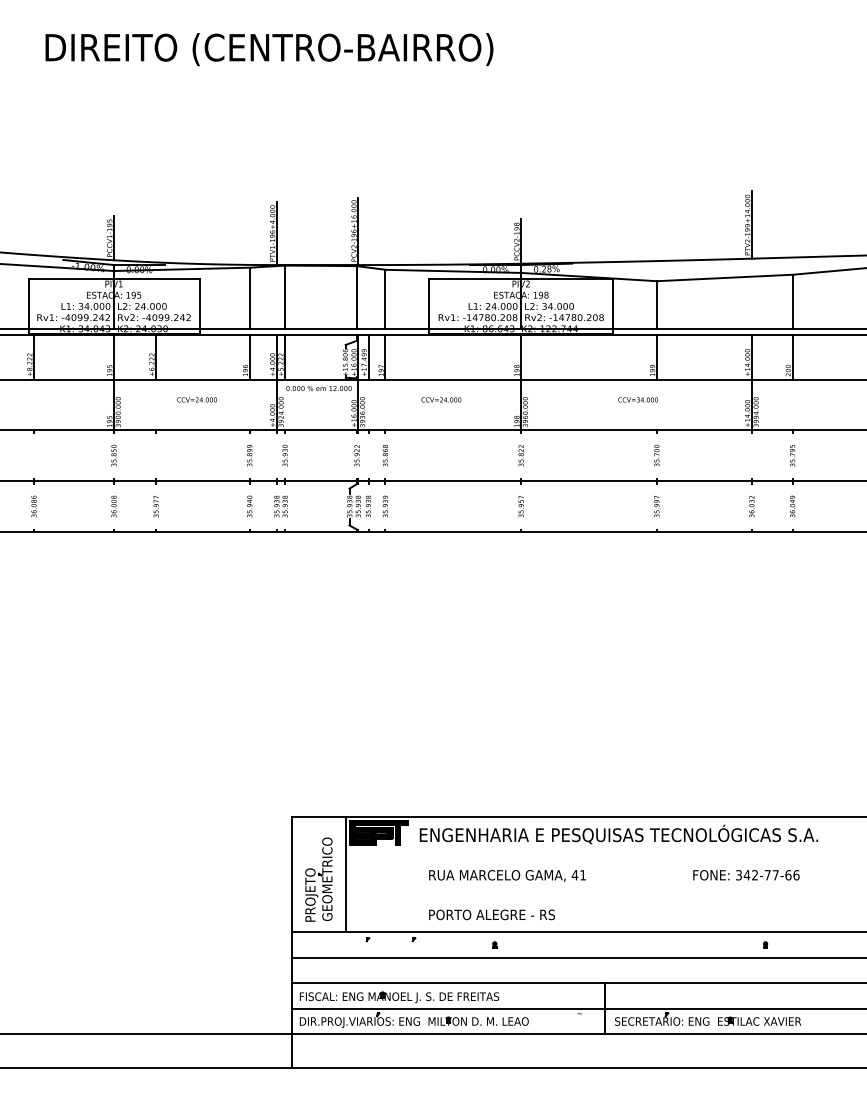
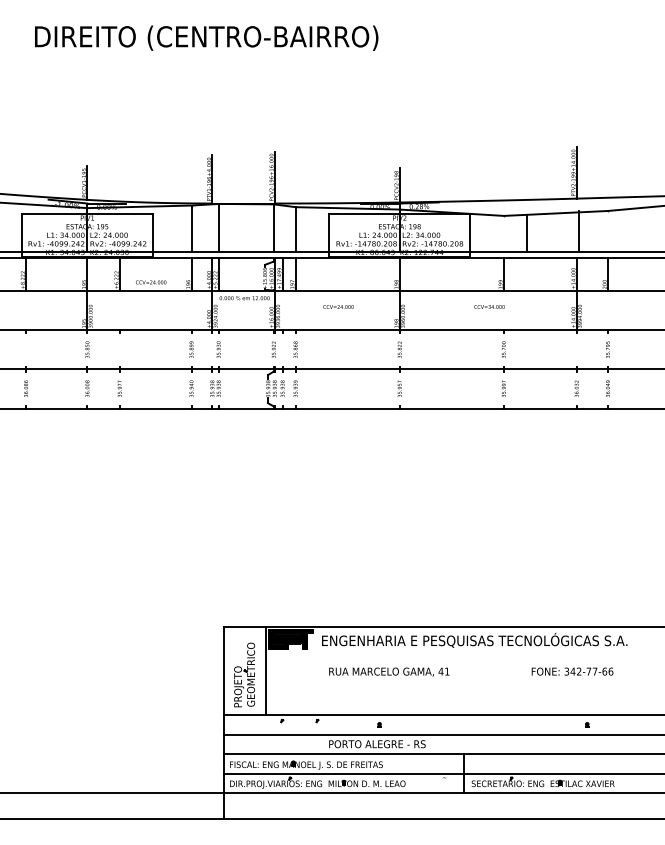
line: (792, 301) -> (578, 231), moved
line: (656, 304) -> (526, 233), moved
text: (196, 399) -> (150, 282), moved
text: (491, 914) -> (376, 743), moved

